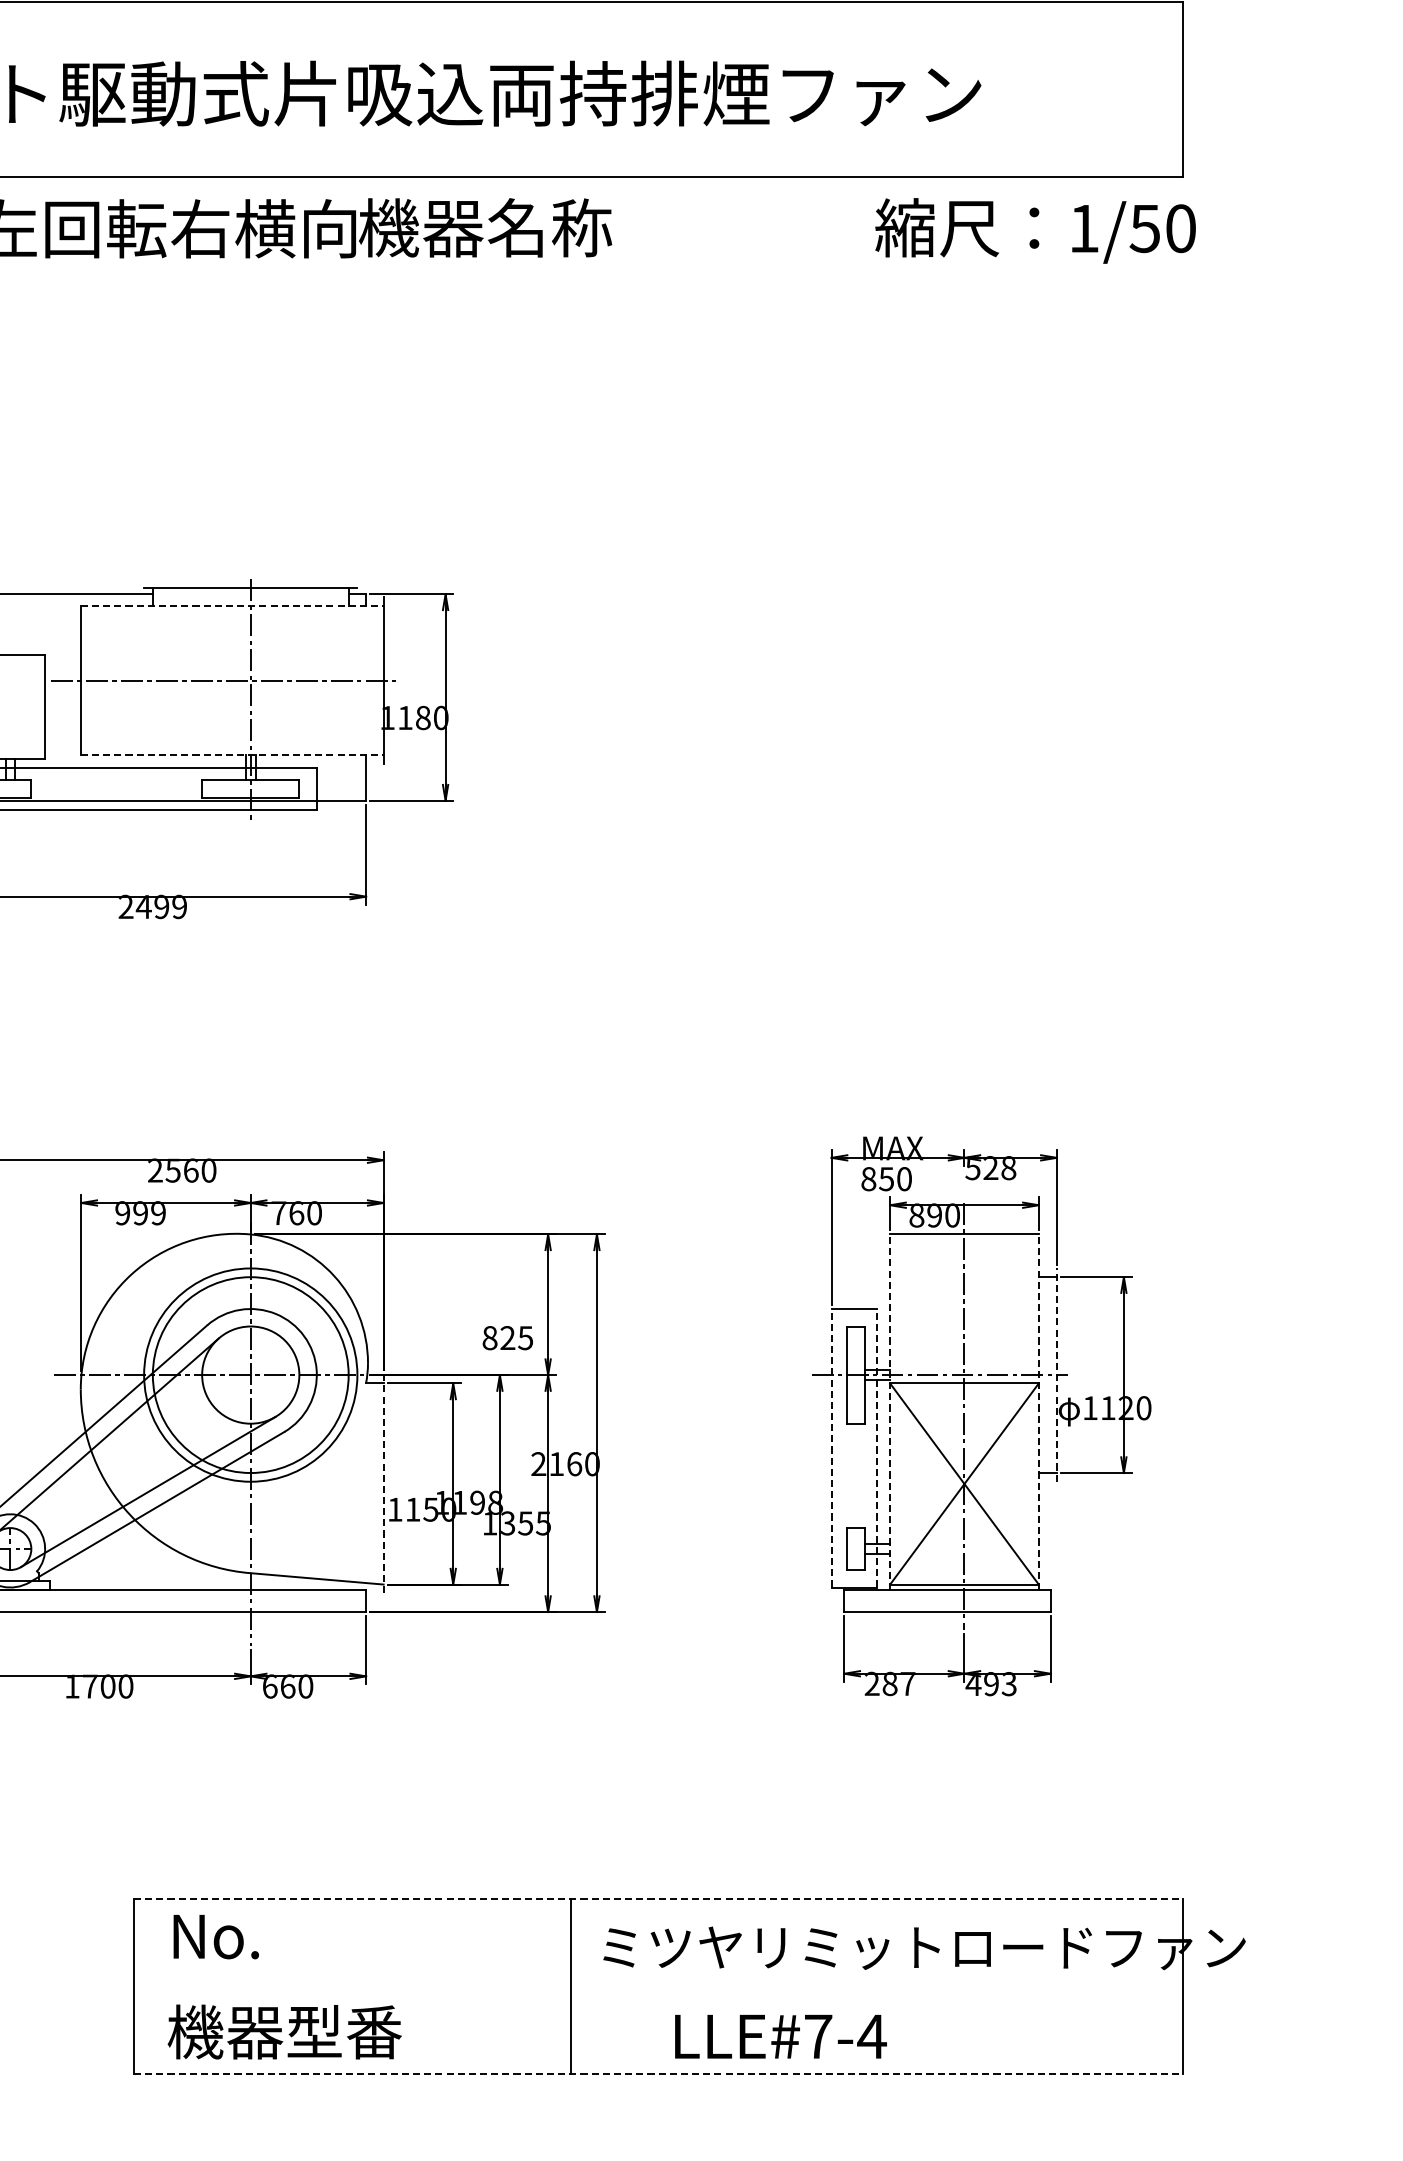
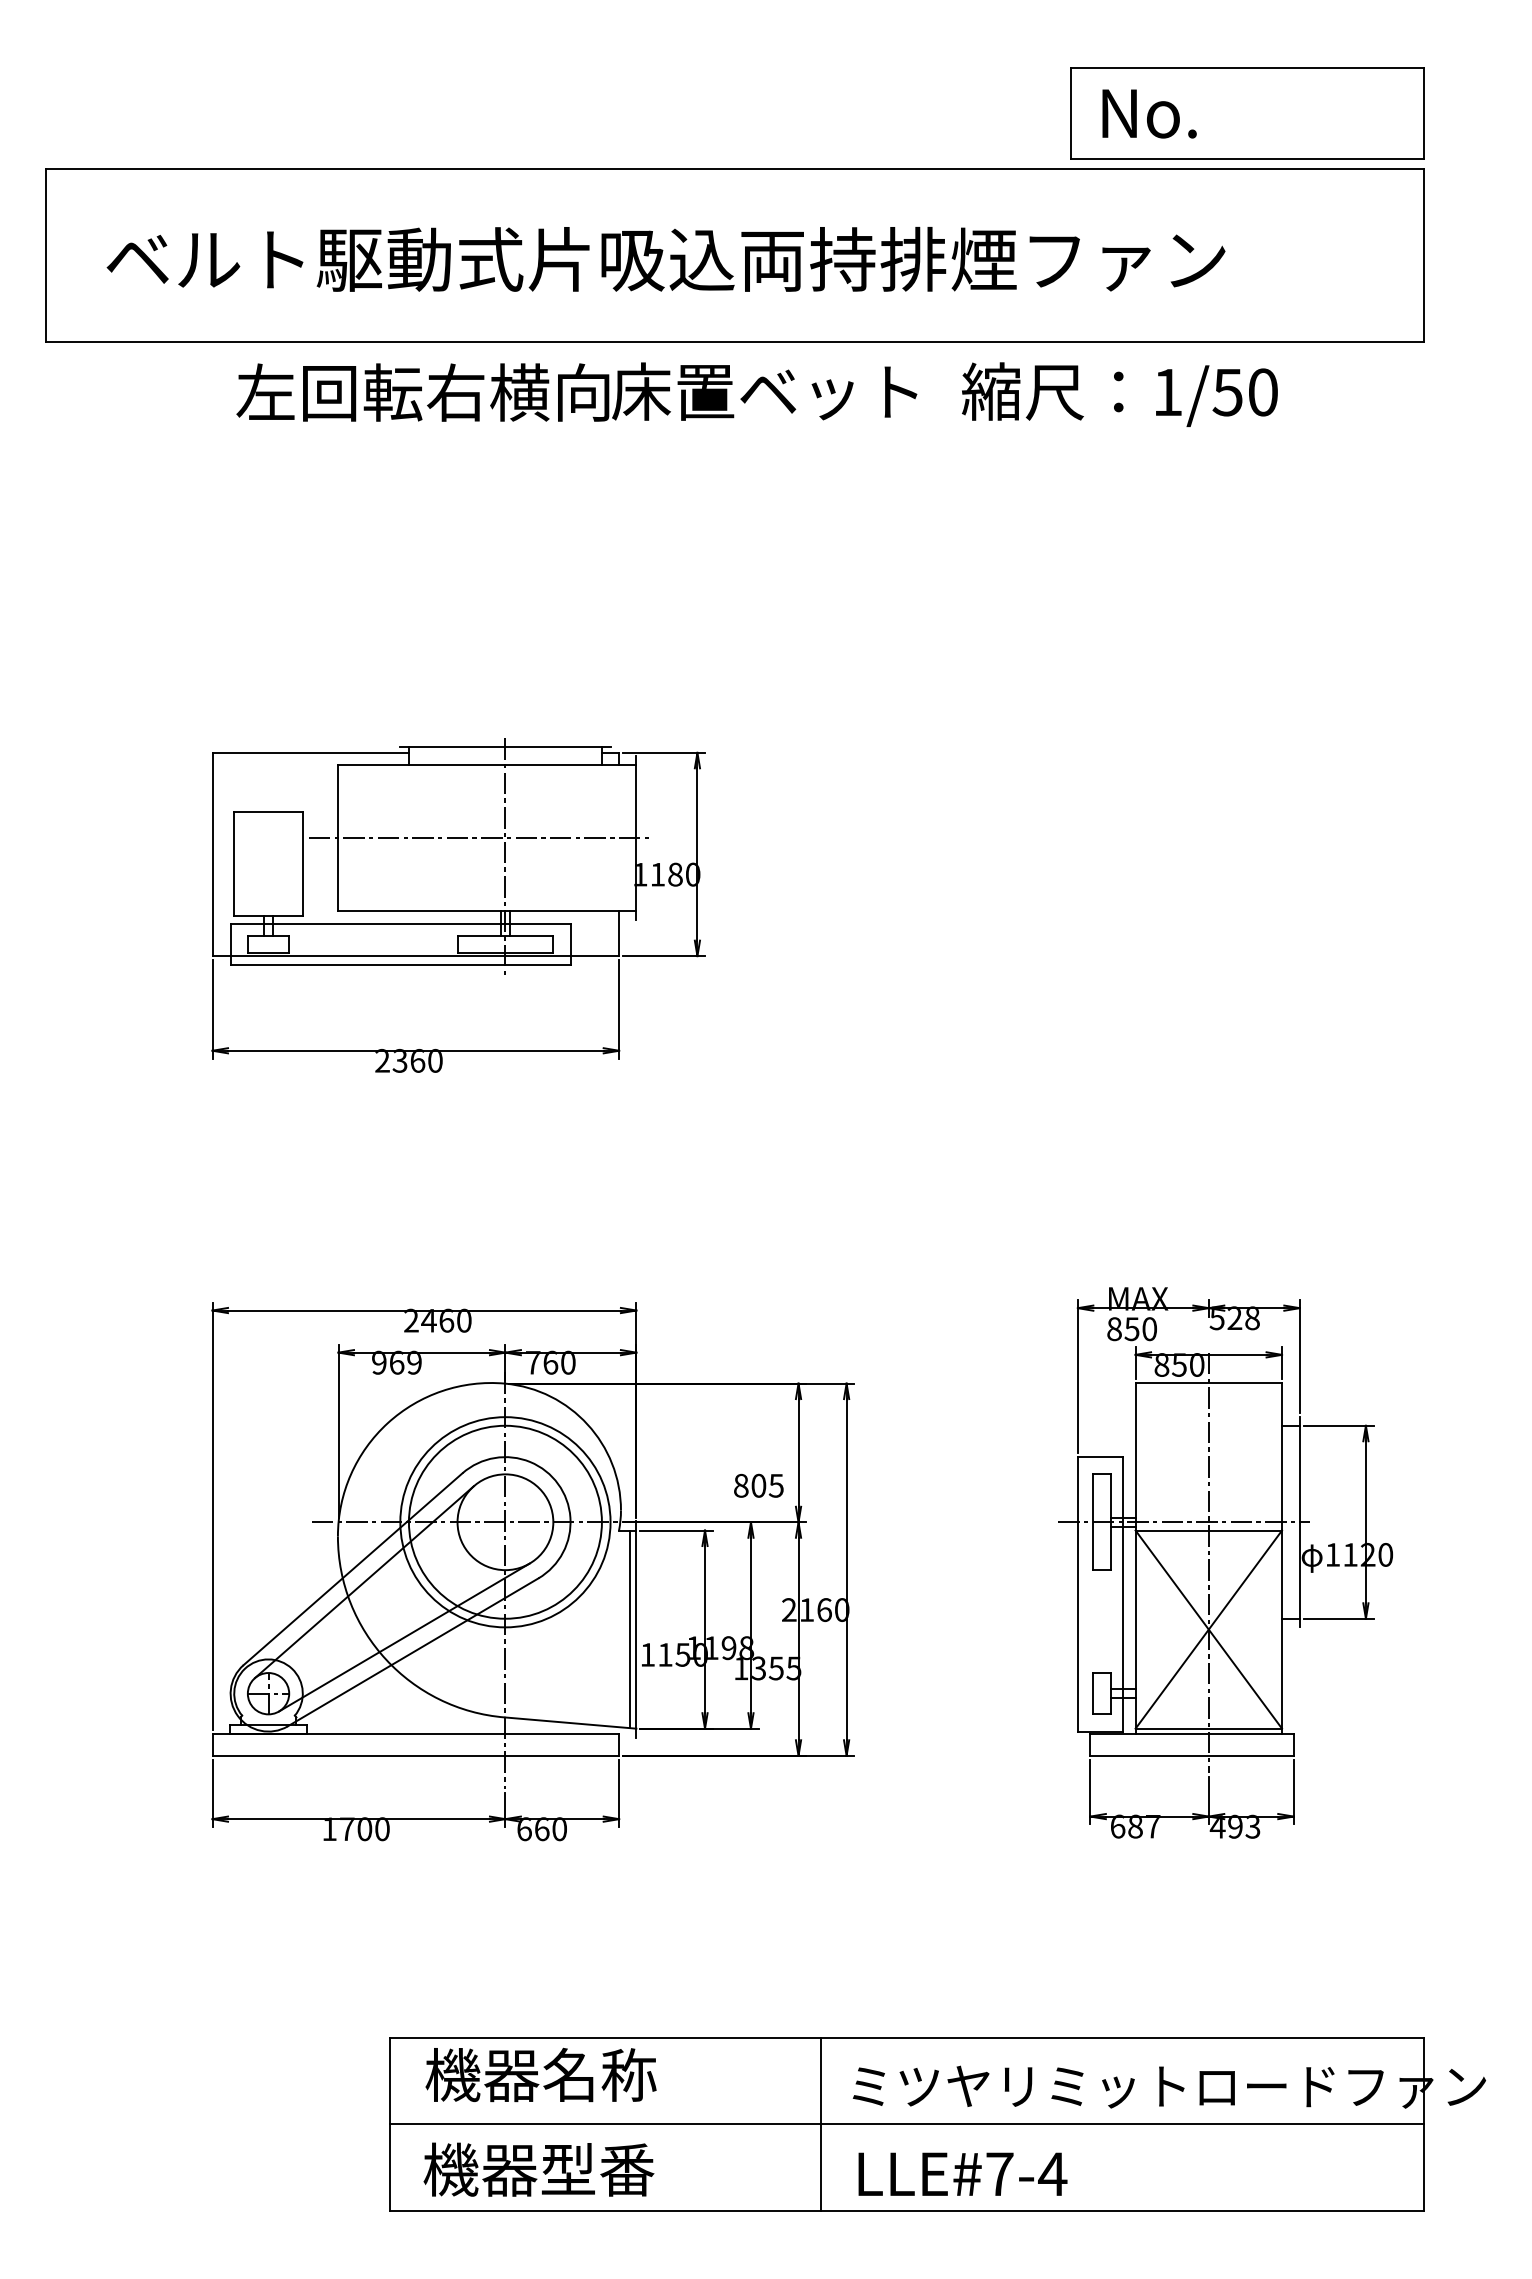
text: (513, 227) -> (764, 391), 機器名称 -> 床置ベット
text: (1035, 230) -> (1119, 394), moved
line: (232, 606) -> (487, 764), dashed -> solid
line: (232, 755) -> (487, 911), dashed -> solid
text: (161, 906) -> (417, 1060), 2499 -> 2360
text: (172, 1170) -> (428, 1320), 2560 -> 2460
text: (140, 1212) -> (396, 1362), 999 -> 969
text: (934, 1215) -> (1179, 1364), 890 -> 850
text: (507, 1337) -> (758, 1485), 825 -> 805
line: (1056, 1374) -> (1299, 1521), dashed -> solid
line: (890, 1411) -> (1135, 1558), dashed -> solid
line: (1039, 1411) -> (1282, 1558), dashed -> solid
line: (831, 1447) -> (1077, 1593), dashed -> solid
line: (876, 1447) -> (1122, 1593), dashed -> solid
line: (376, 1483) -> (629, 1629), added
line: (383, 1484) -> (636, 1630), dashed -> solid
text: (871, 1683) -> (1117, 1826), 287 -> 687
line: (658, 1898) -> (907, 2038), dashed -> solid
text: (286, 1935) -> (540, 2074), No. -> 機器名称
line: (658, 1986) -> (907, 2124), added
text: (780, 2035) -> (962, 2173), moved
line: (658, 2073) -> (907, 2210), dashed -> solid

